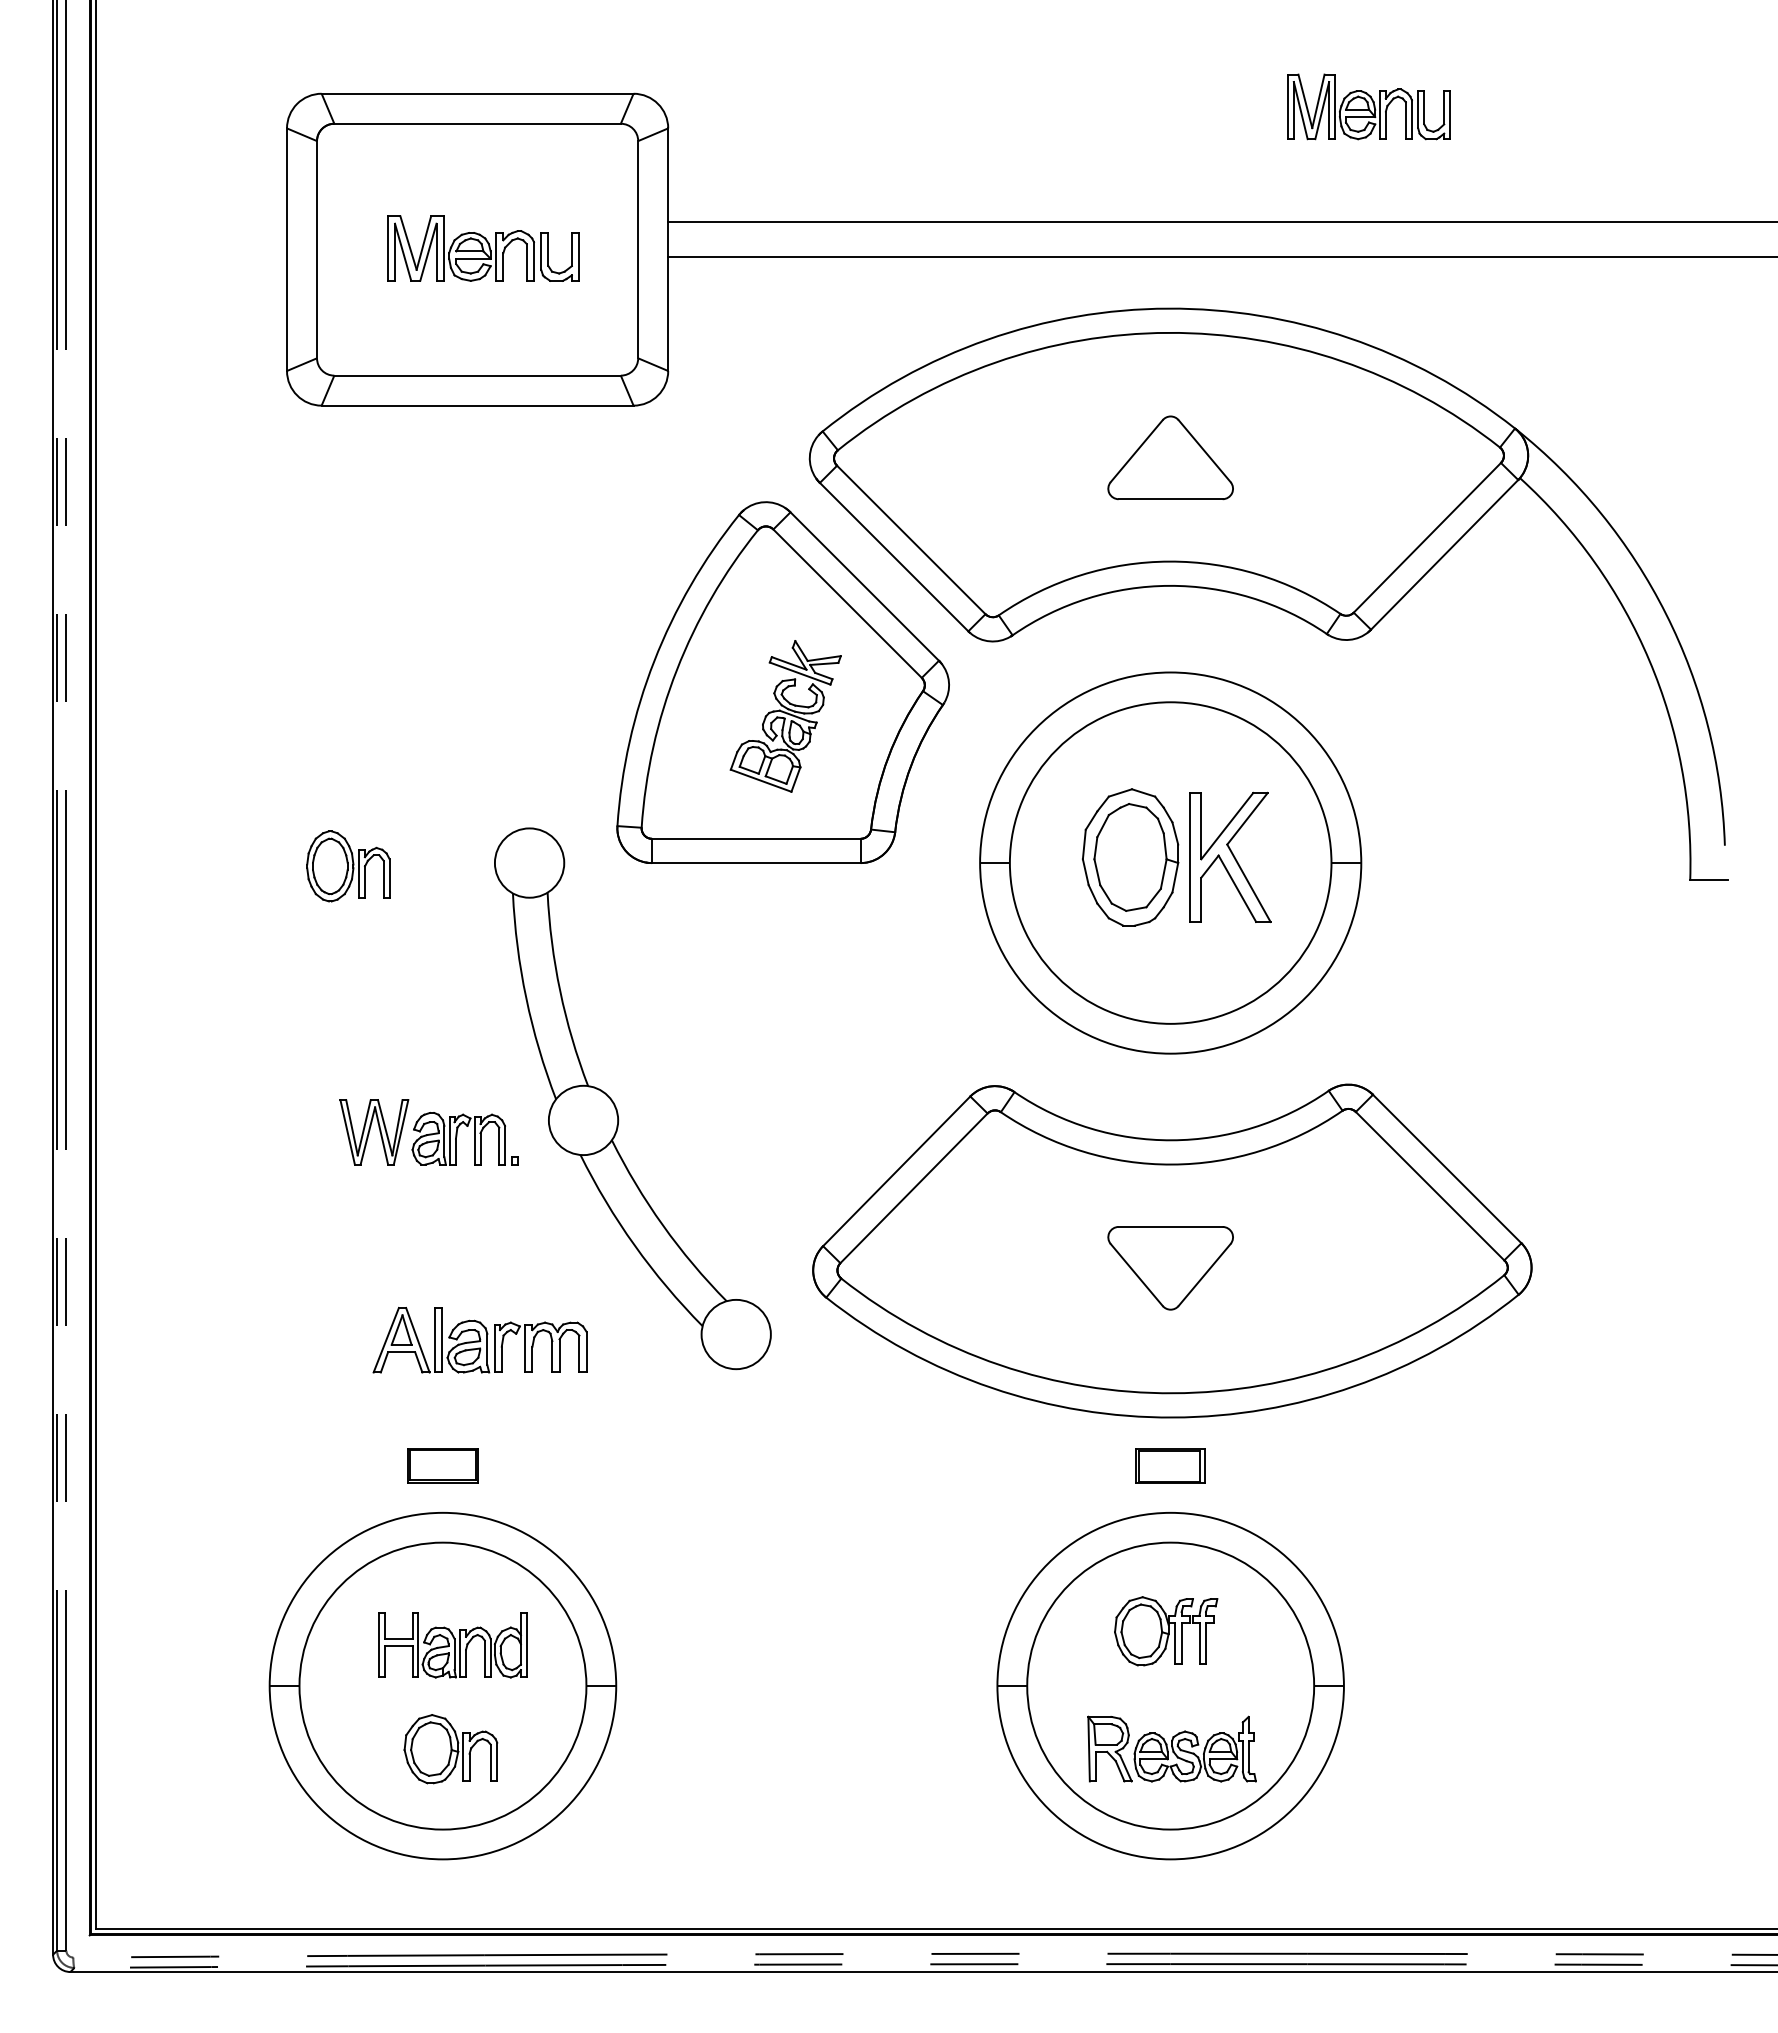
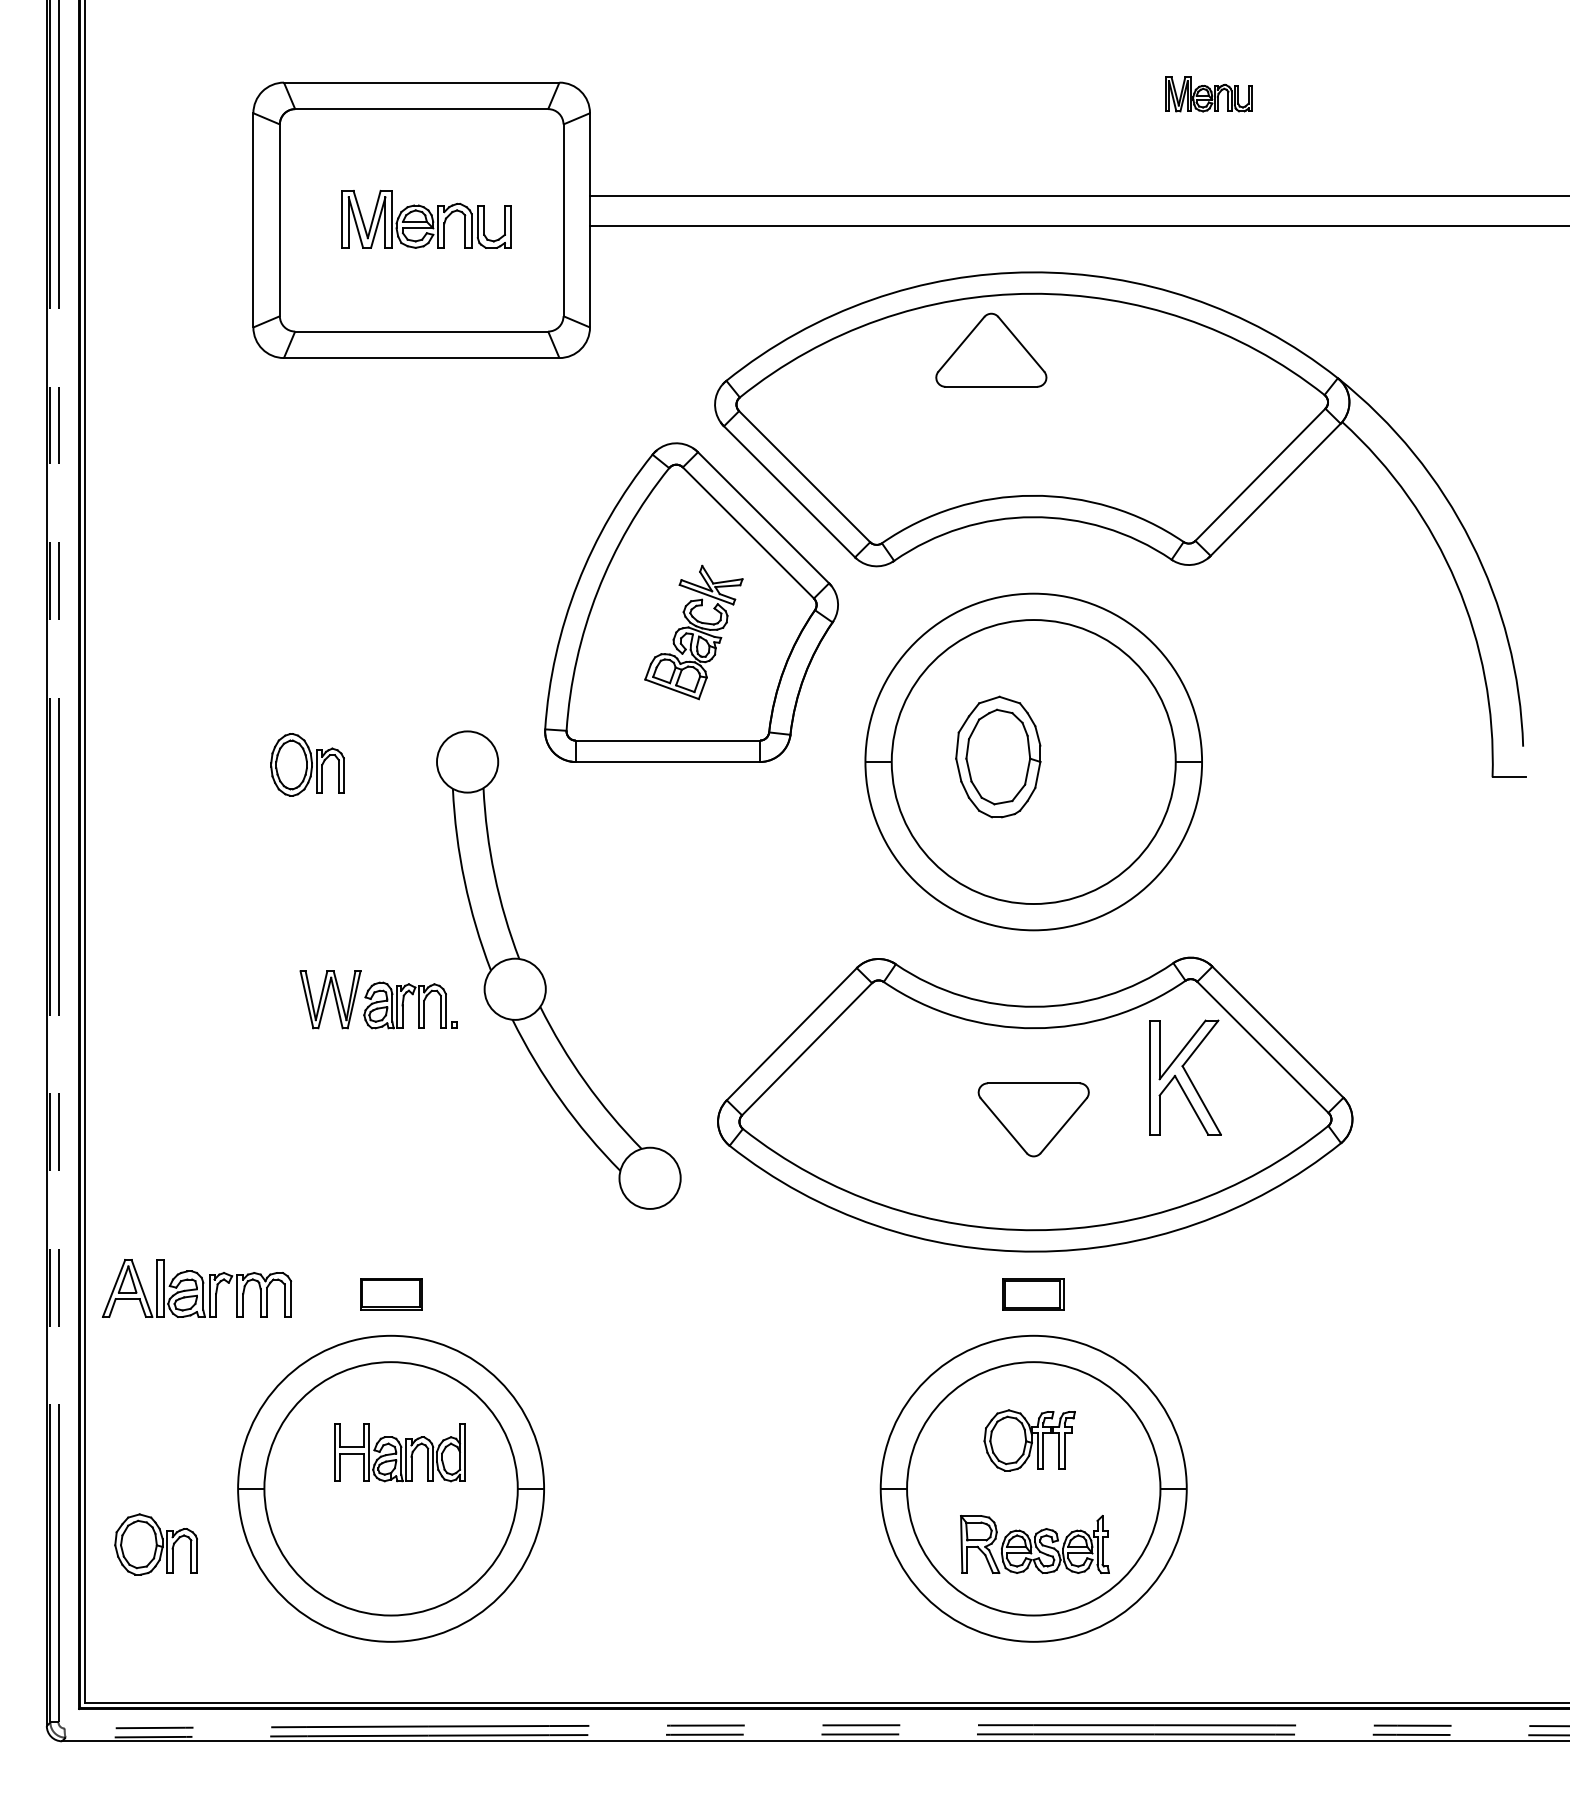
part: (1368, 106) -> (1208, 93), size x0.6
part: (1170, 457) -> (991, 349), moved
part: (1230, 856) -> (1185, 1076), moved
part: (479, 1340) -> (196, 1288), moved
part: (450, 1749) -> (155, 1544), moved

